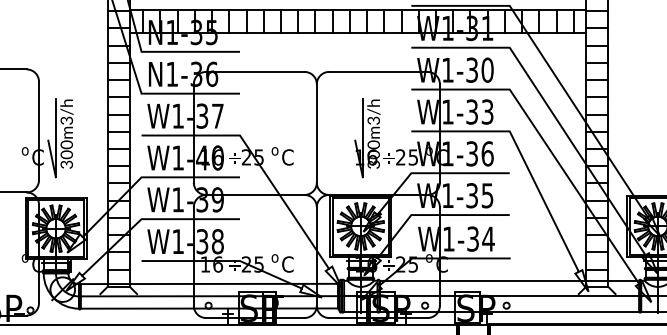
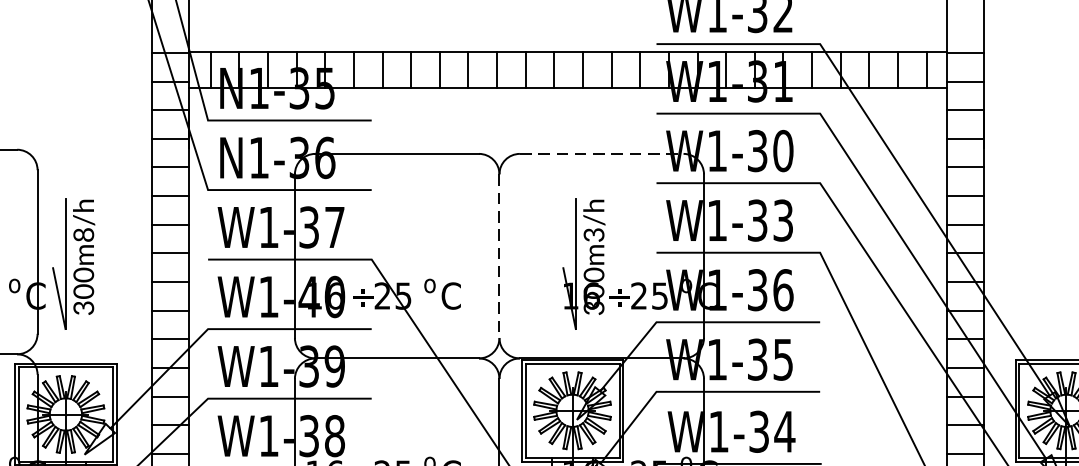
line: (378, 71) -> (601, 153), solid -> dashed
text: (66, 120) -> (83, 234), 300m3/h -> 300m8/h
line: (316, 133) -> (498, 256), solid -> dashed

